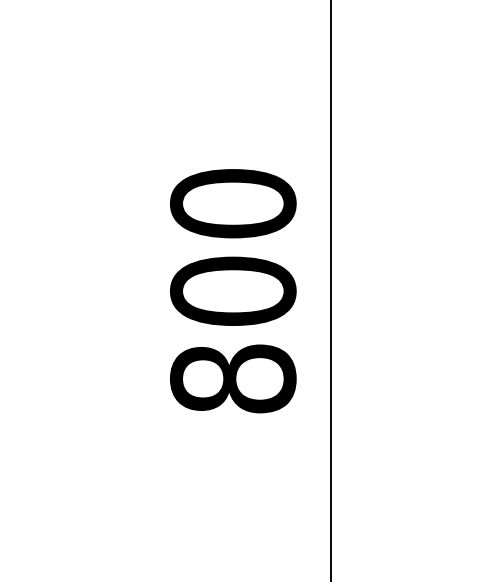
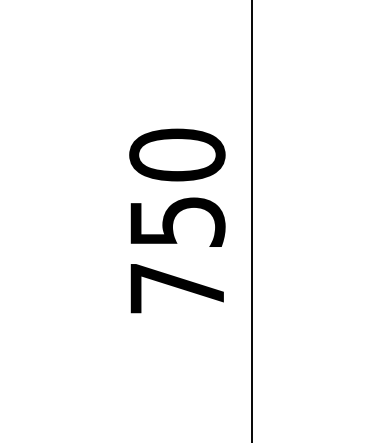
text: (233, 334) -> (177, 254), 800 -> 750

